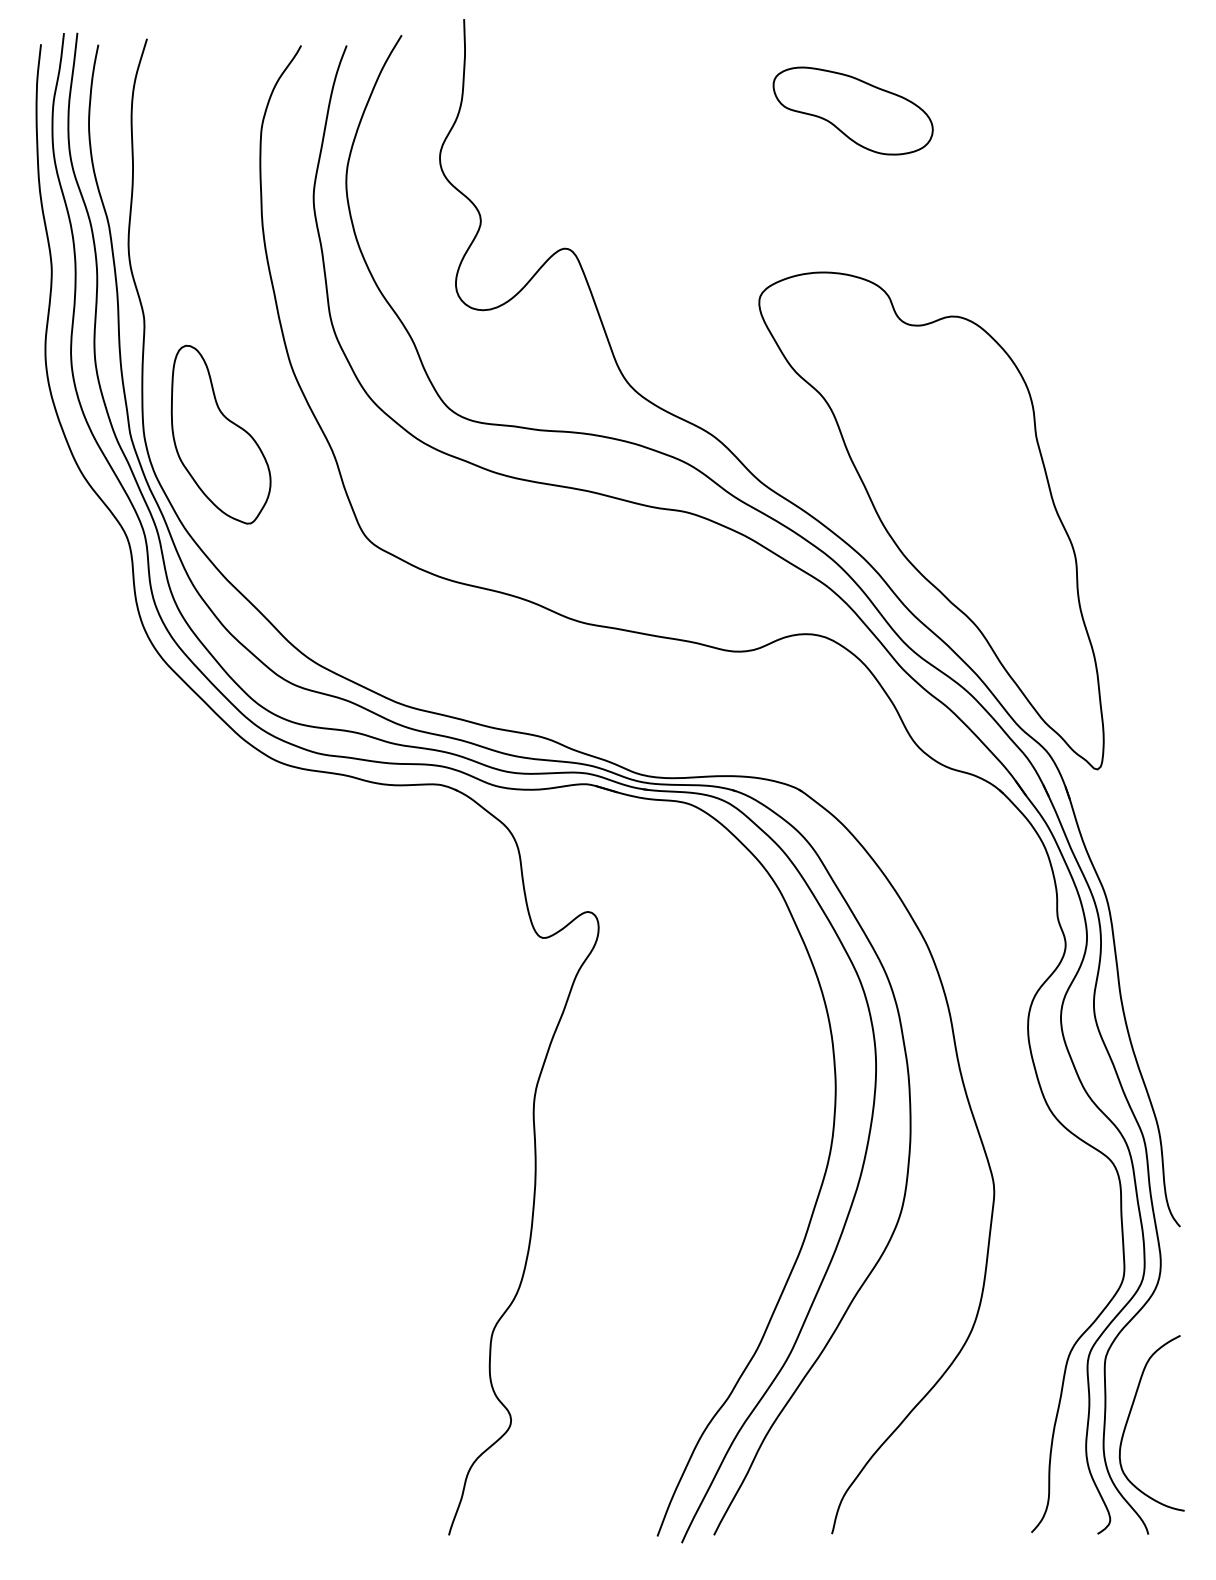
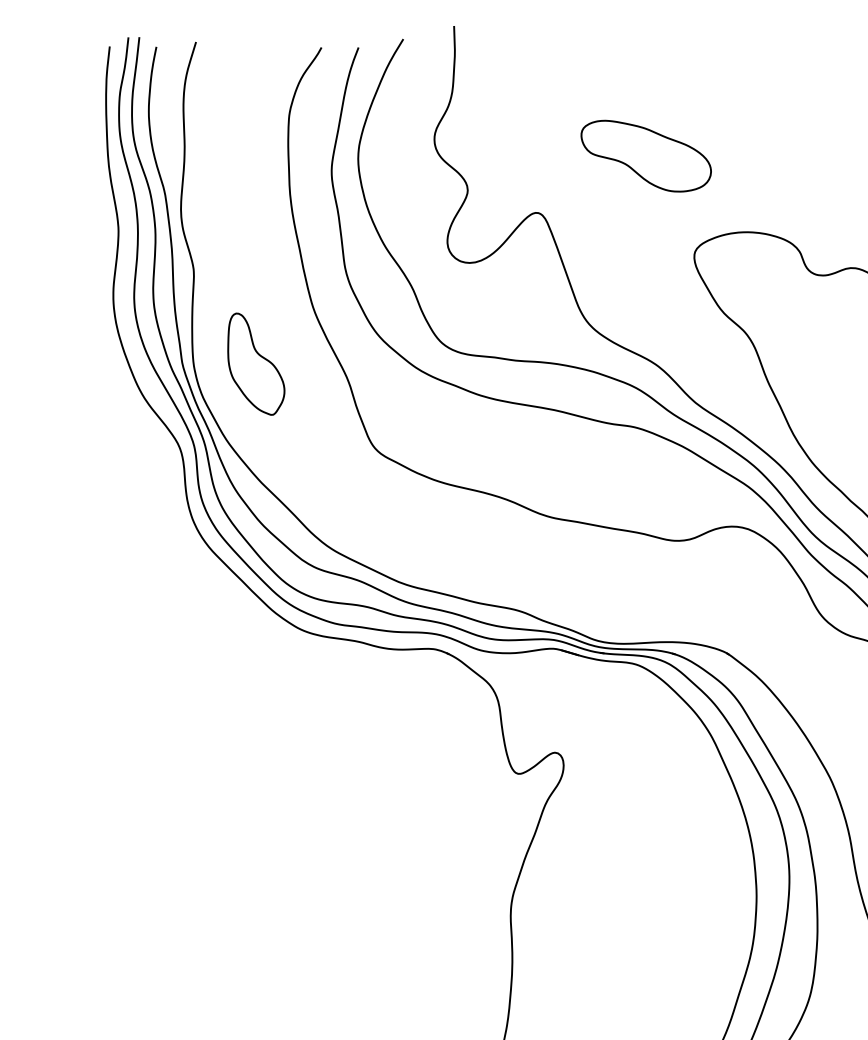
part: (852, 110) -> (645, 155), moved
part: (220, 434) -> (255, 364), size x0.7

